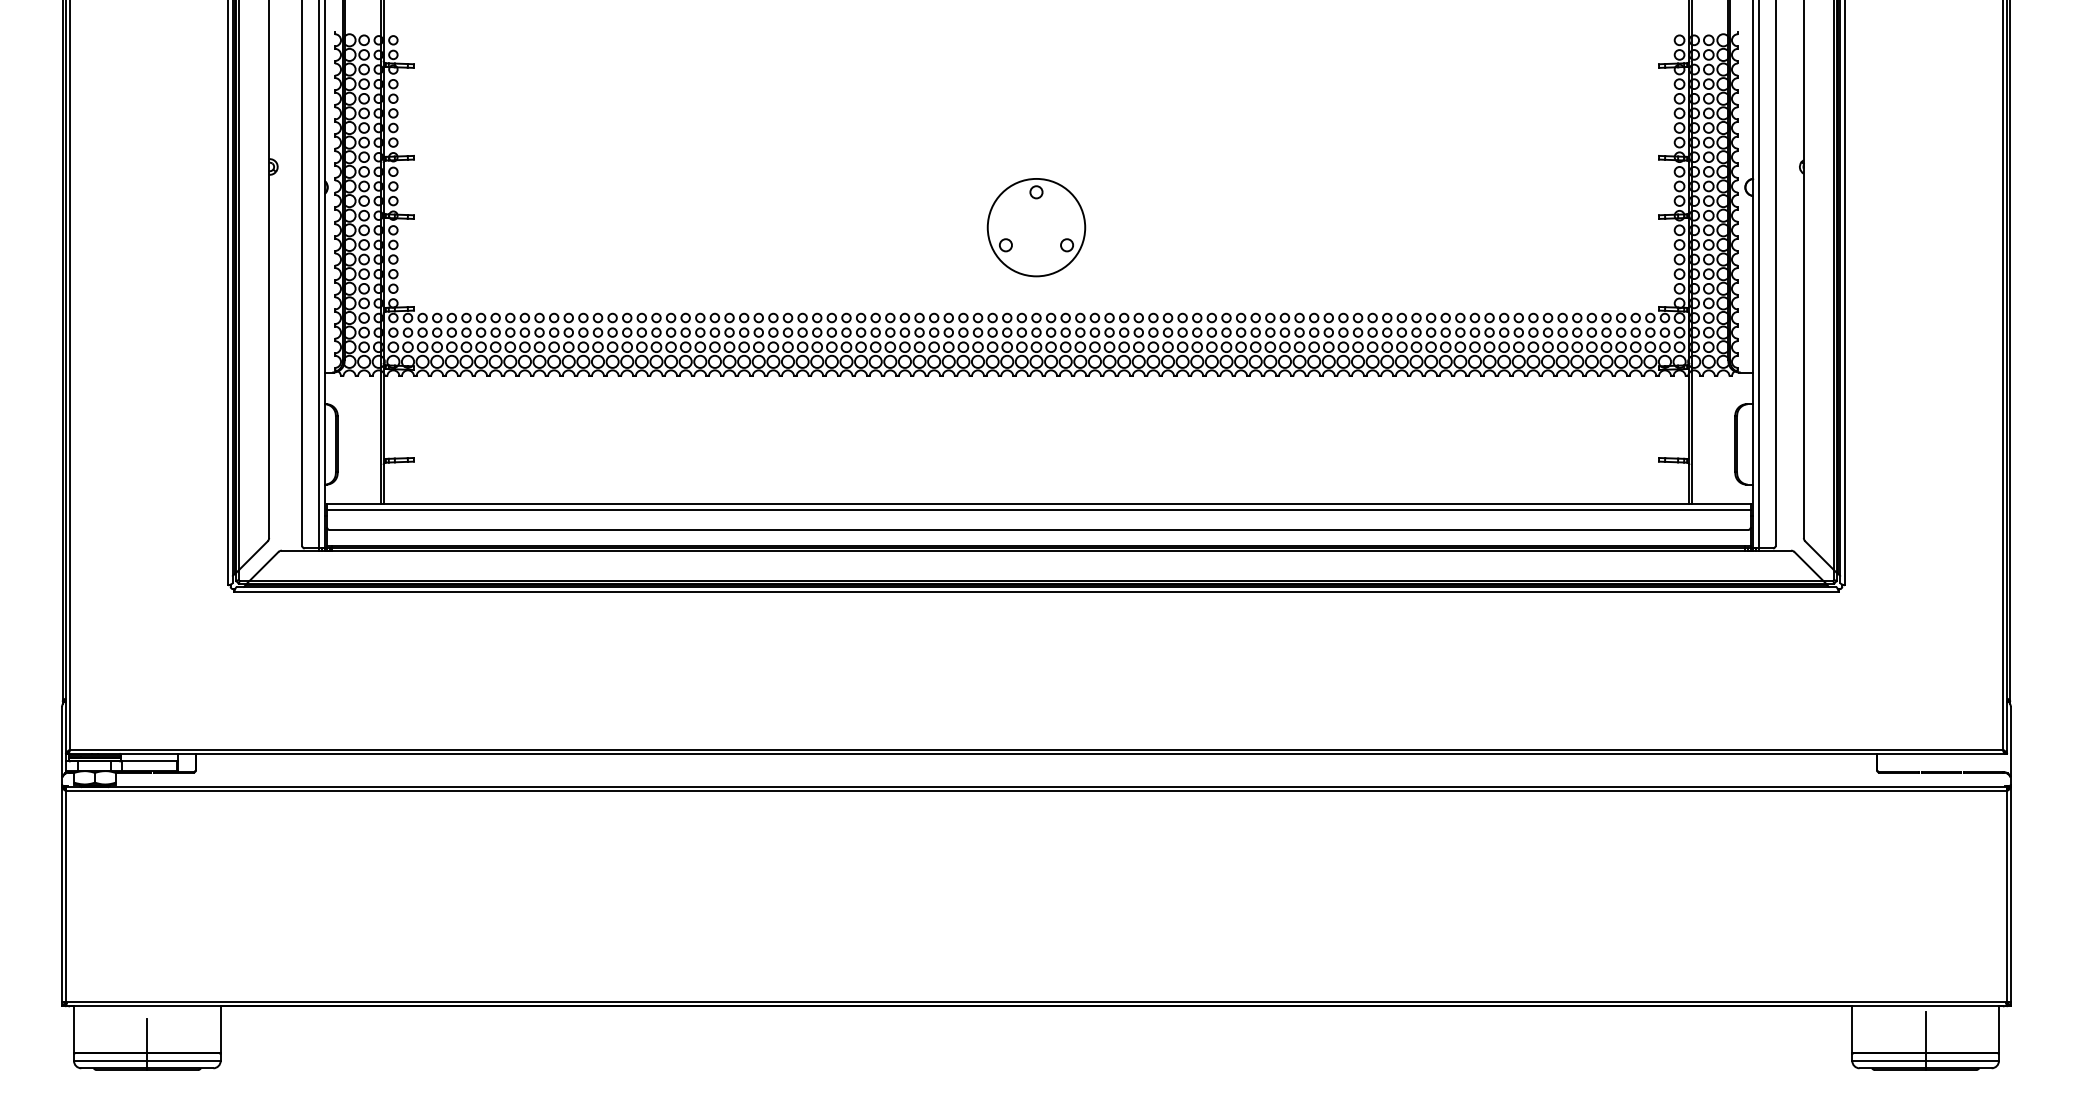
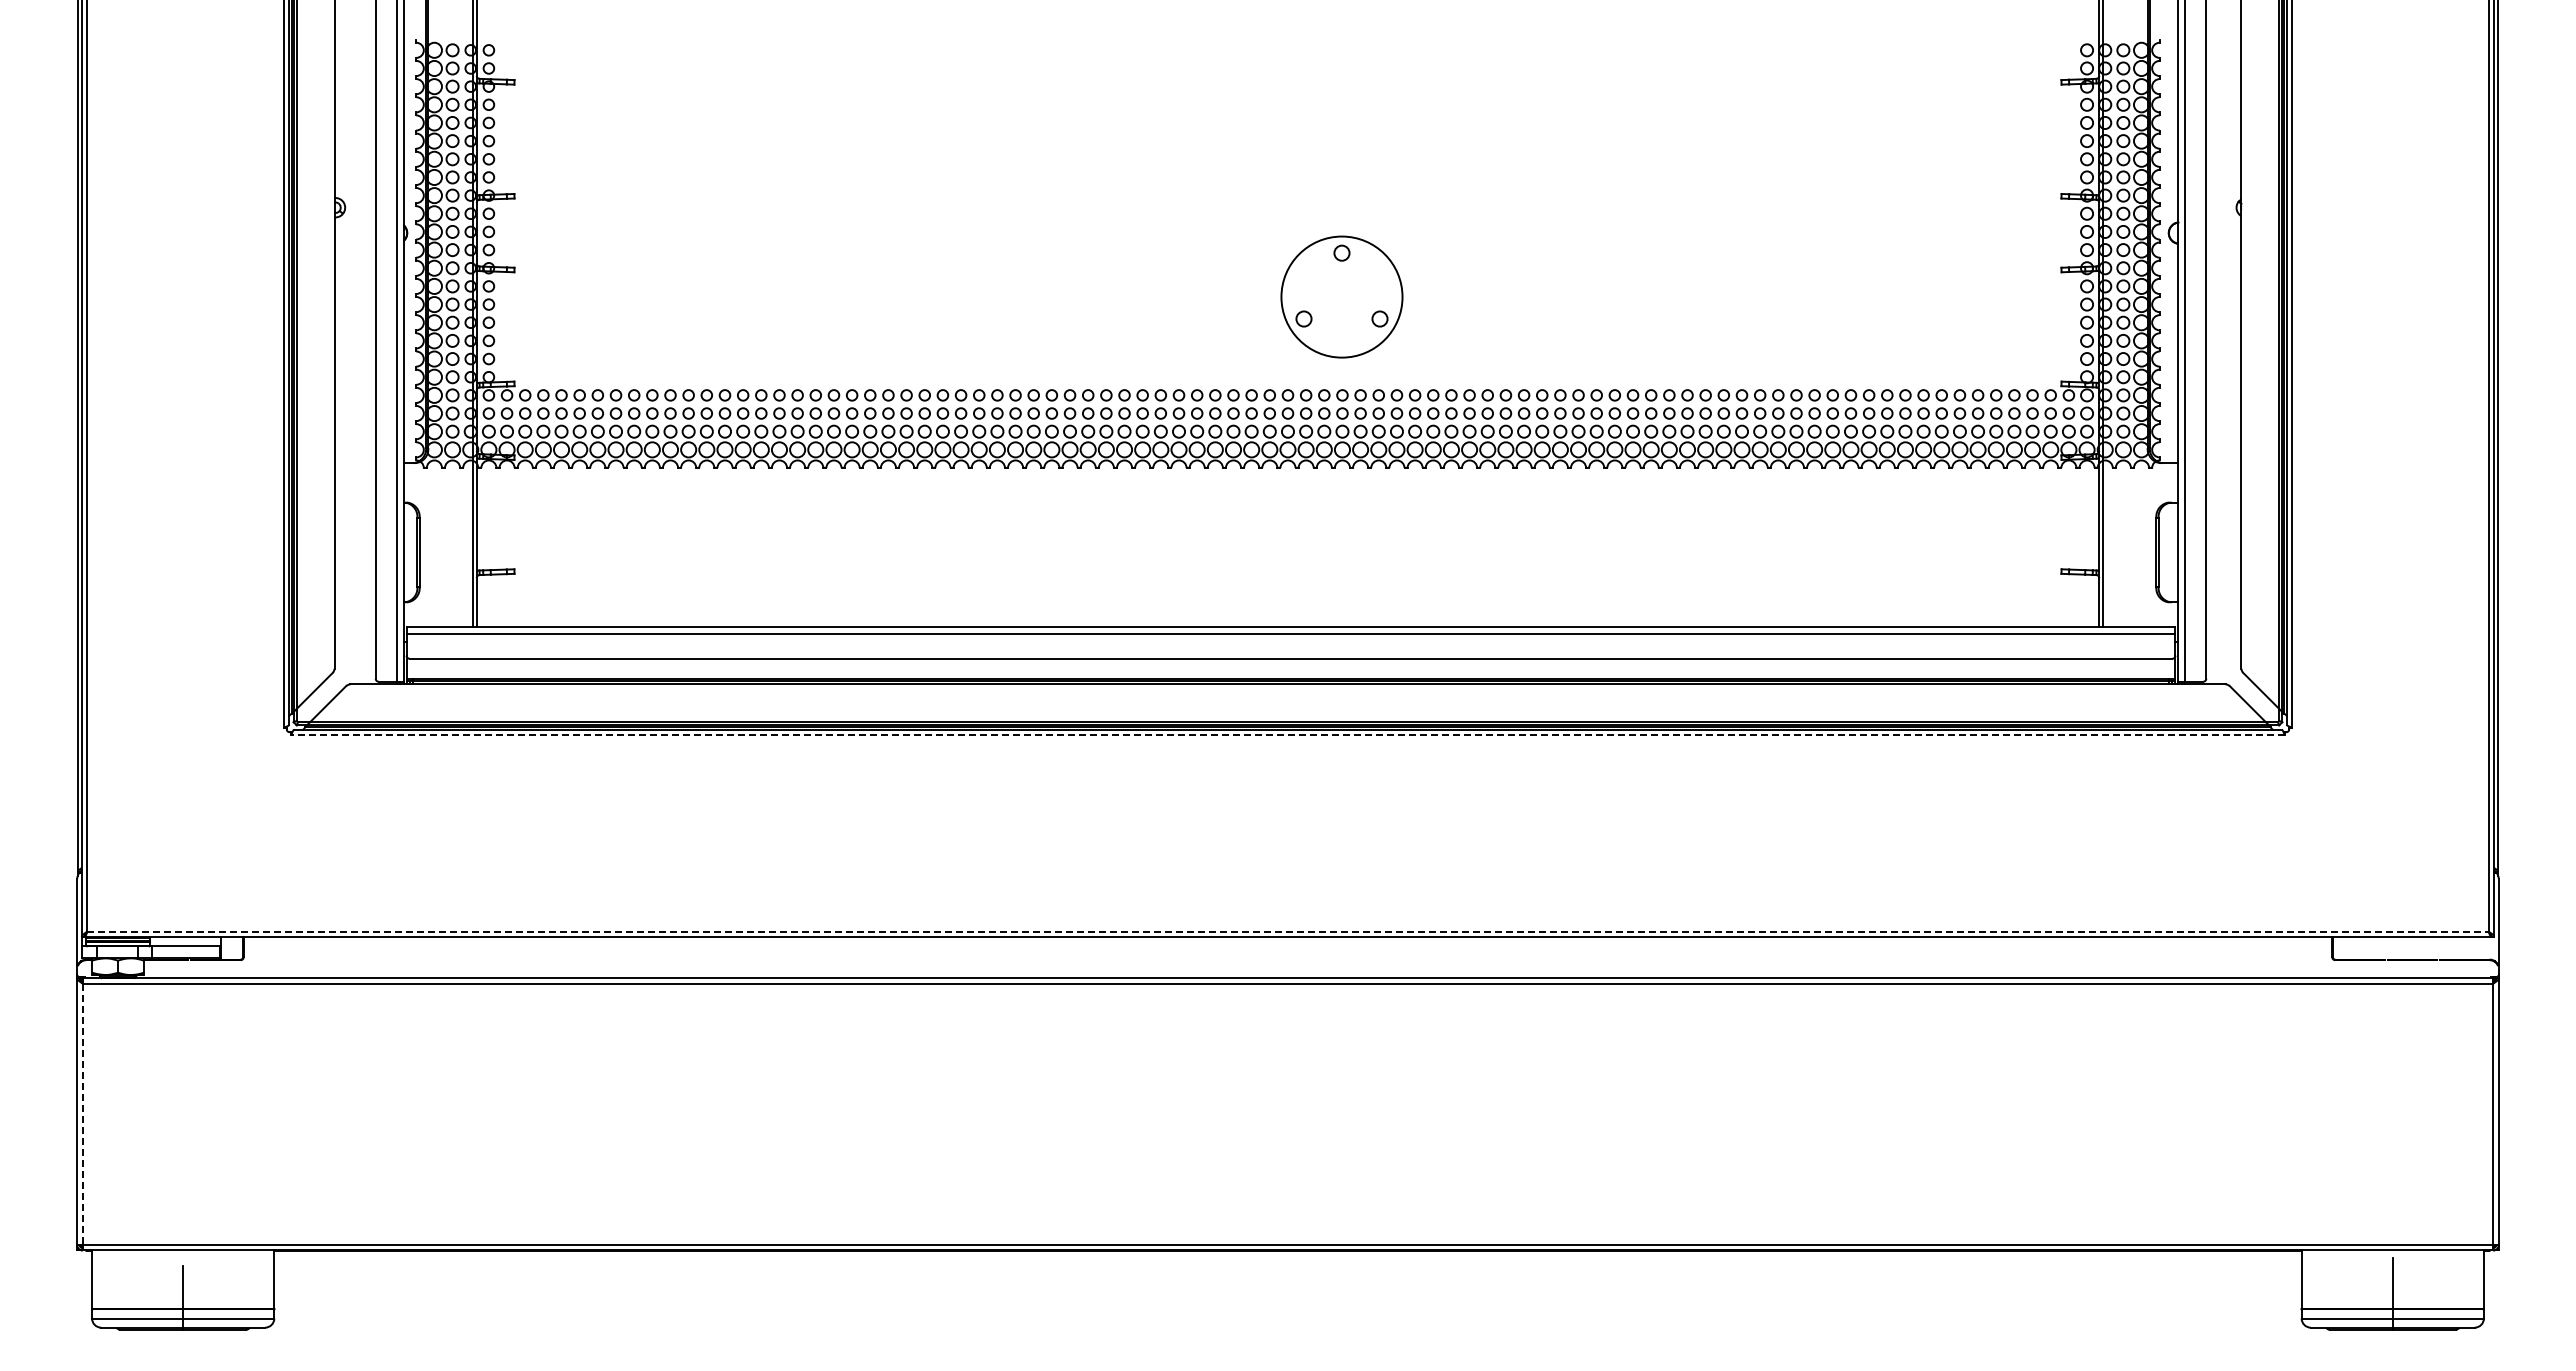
part: (1036, 227) -> (1341, 296), moved
line: (1036, 591) -> (1287, 735), solid -> dashed
line: (1036, 749) -> (1287, 931), solid -> dashed
line: (66, 896) -> (82, 1114), solid -> dashed

